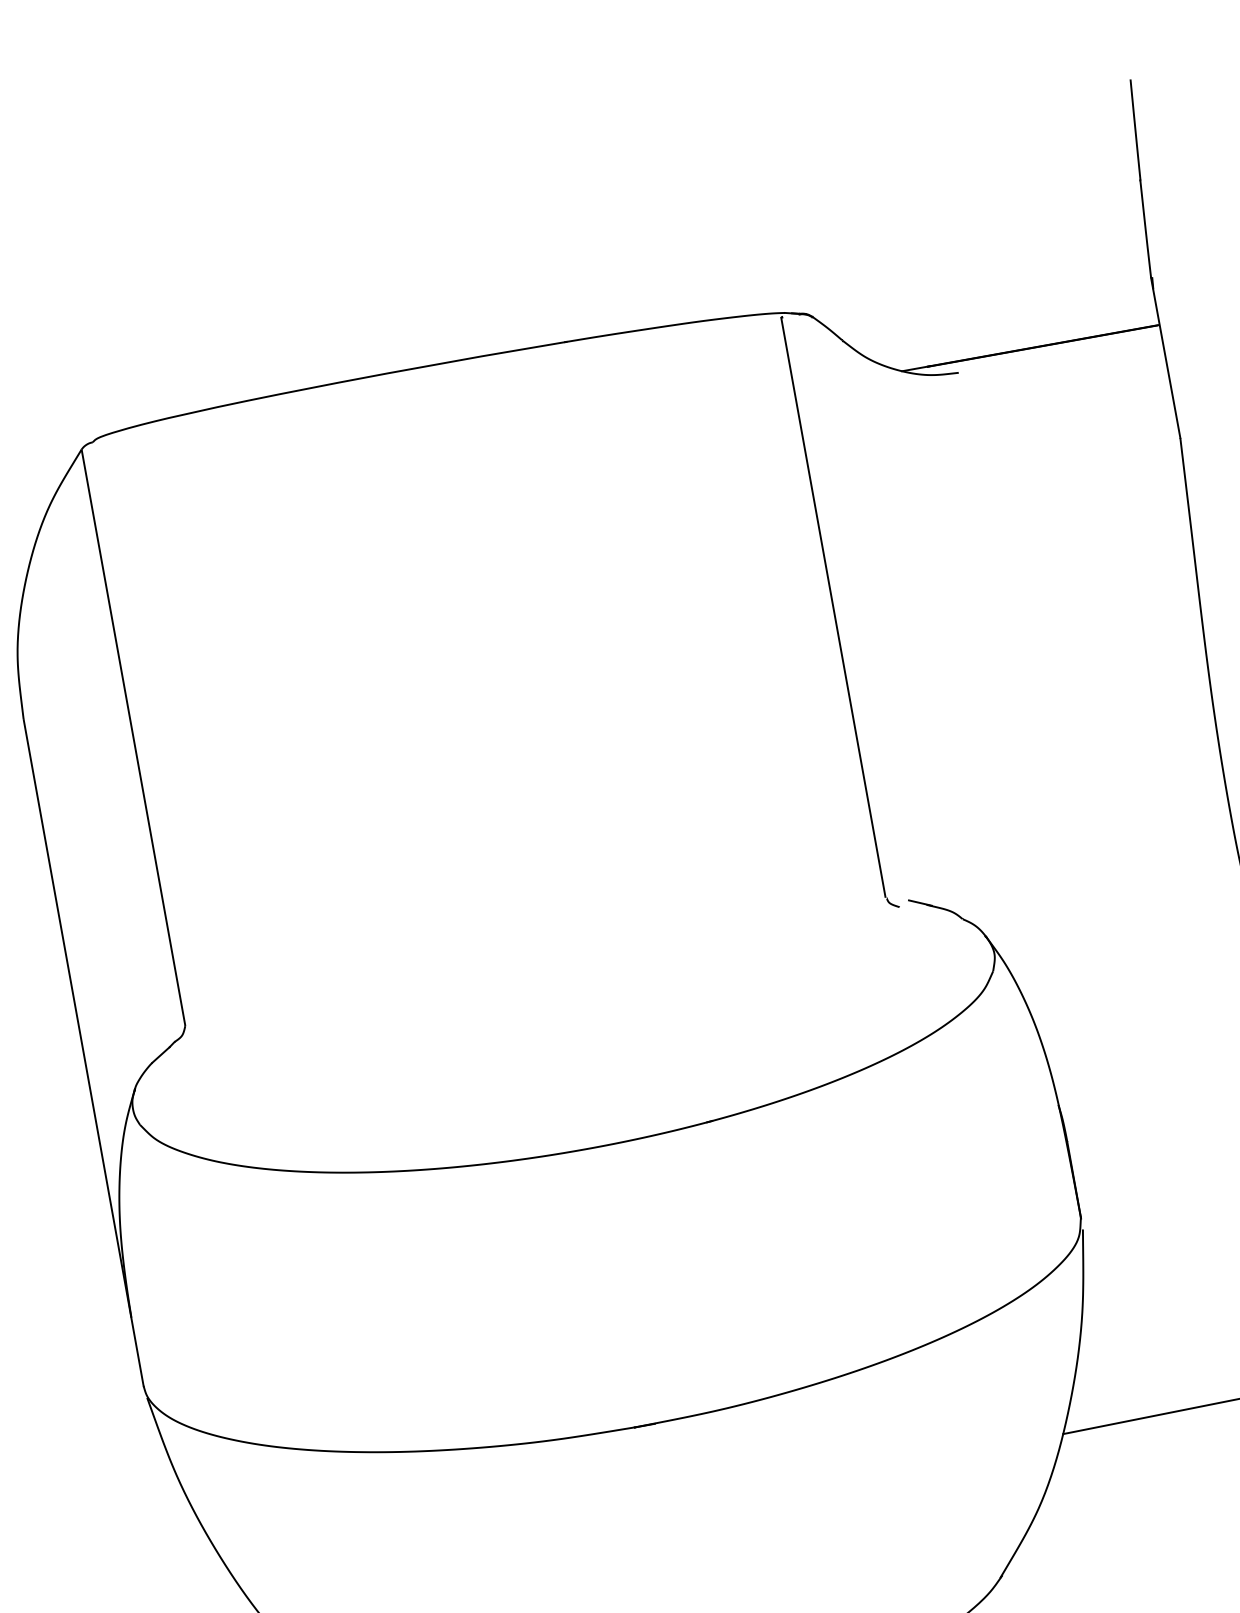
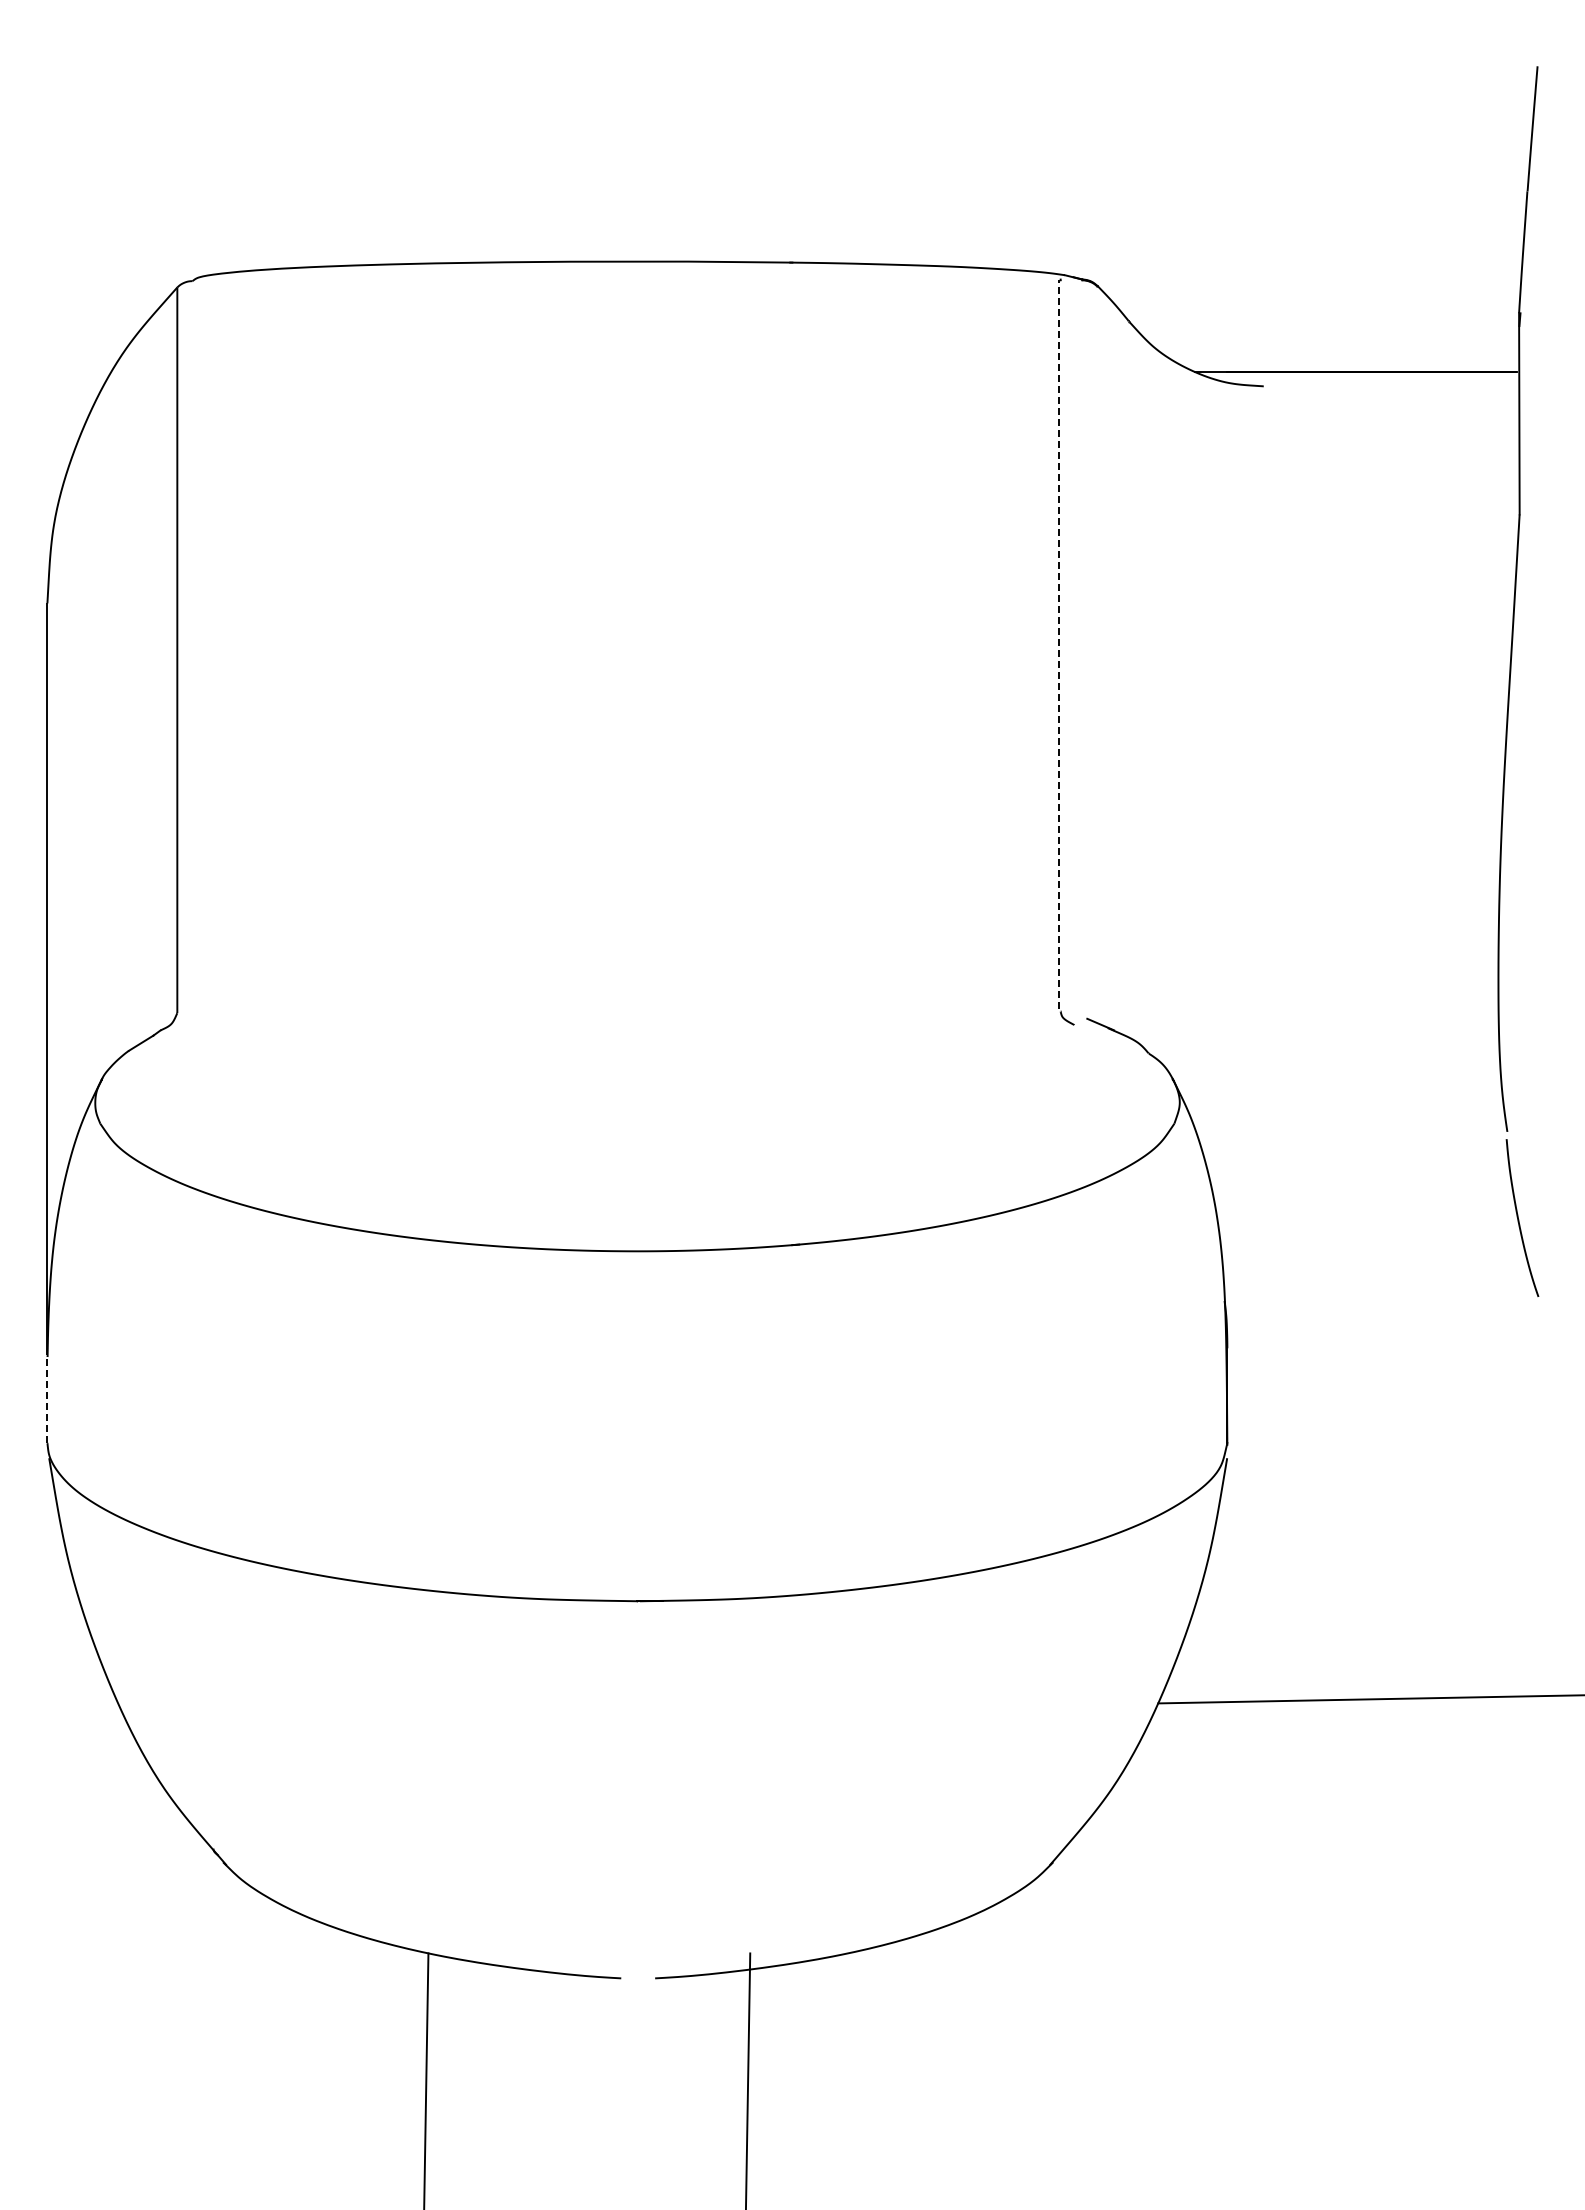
line: (833, 607) -> (1059, 644), solid -> dashed
line: (137, 1349) -> (47, 1396), solid -> dashed

